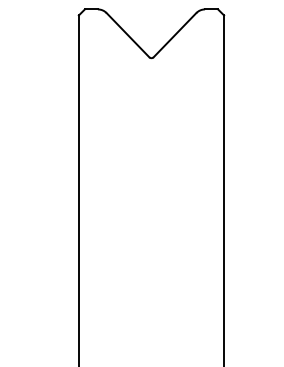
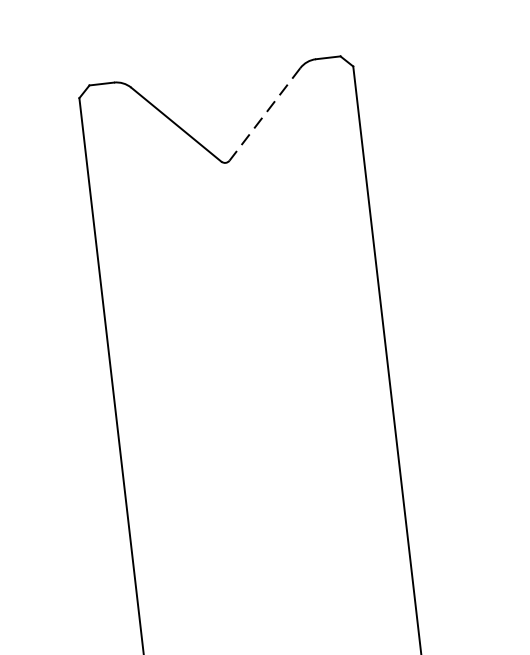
line: (175, 35) -> (265, 114), solid -> dashed

